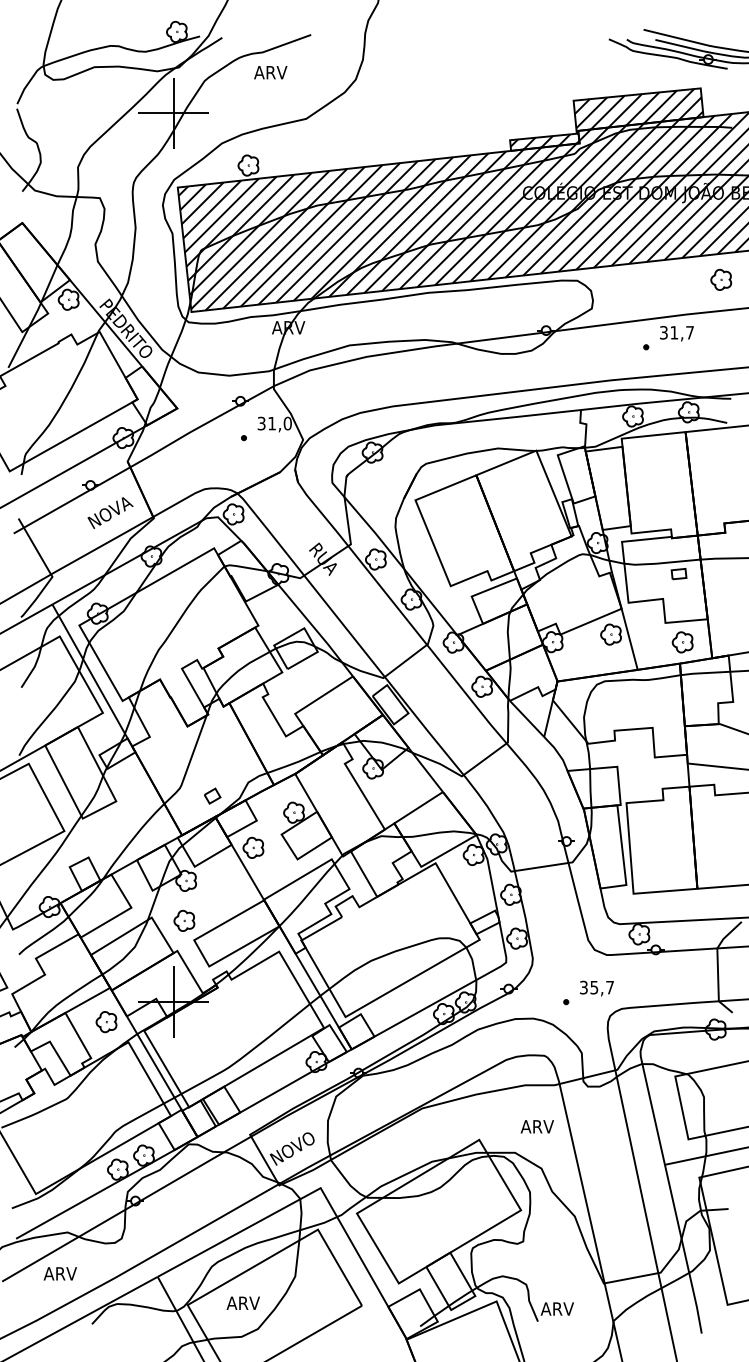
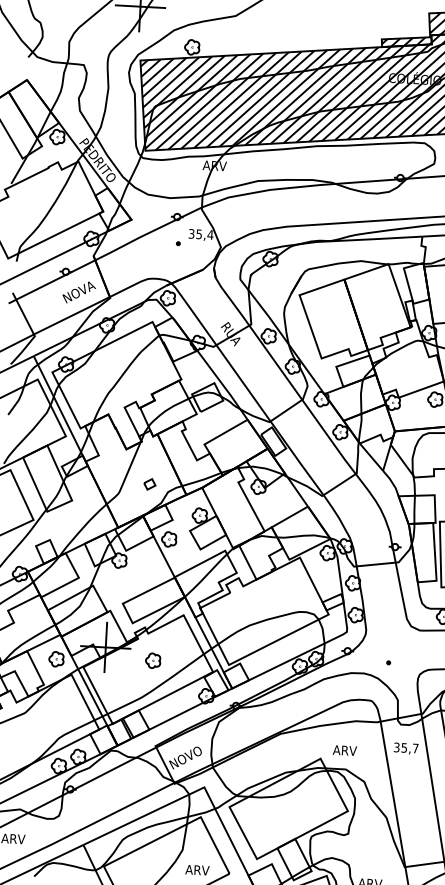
text: (280, 423) -> (205, 234), 31,0 -> 35,4
part: (212, 795) -> (149, 483), moved
part: (184, 920) -> (153, 660), moved
text: (596, 988) -> (405, 748), moved
text: (536, 1126) -> (344, 750), moved
text: (242, 1302) -> (196, 869), moved

